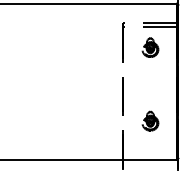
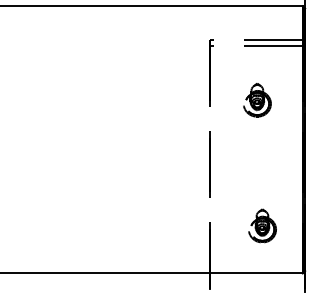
part: (150, 47) -> (257, 100), moved
part: (150, 120) -> (262, 224), moved

